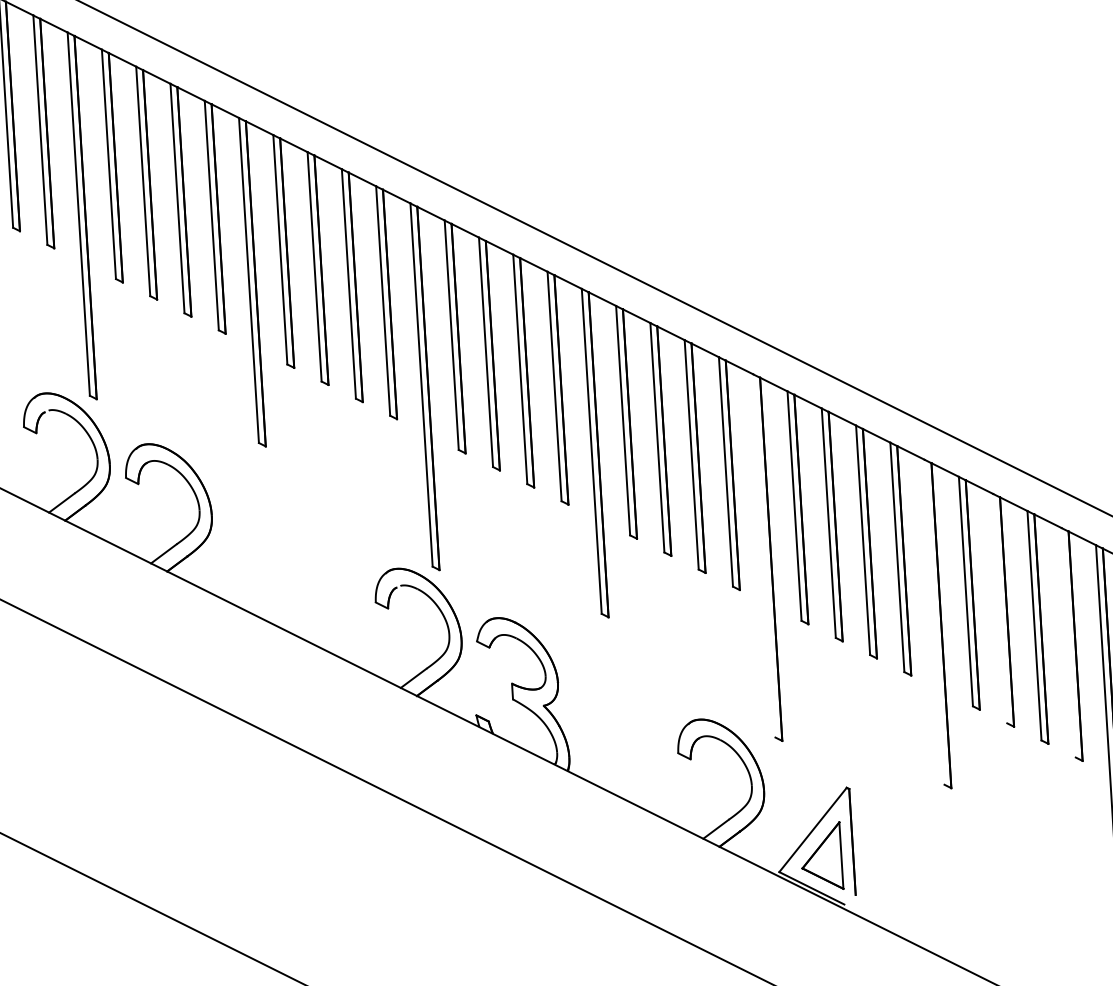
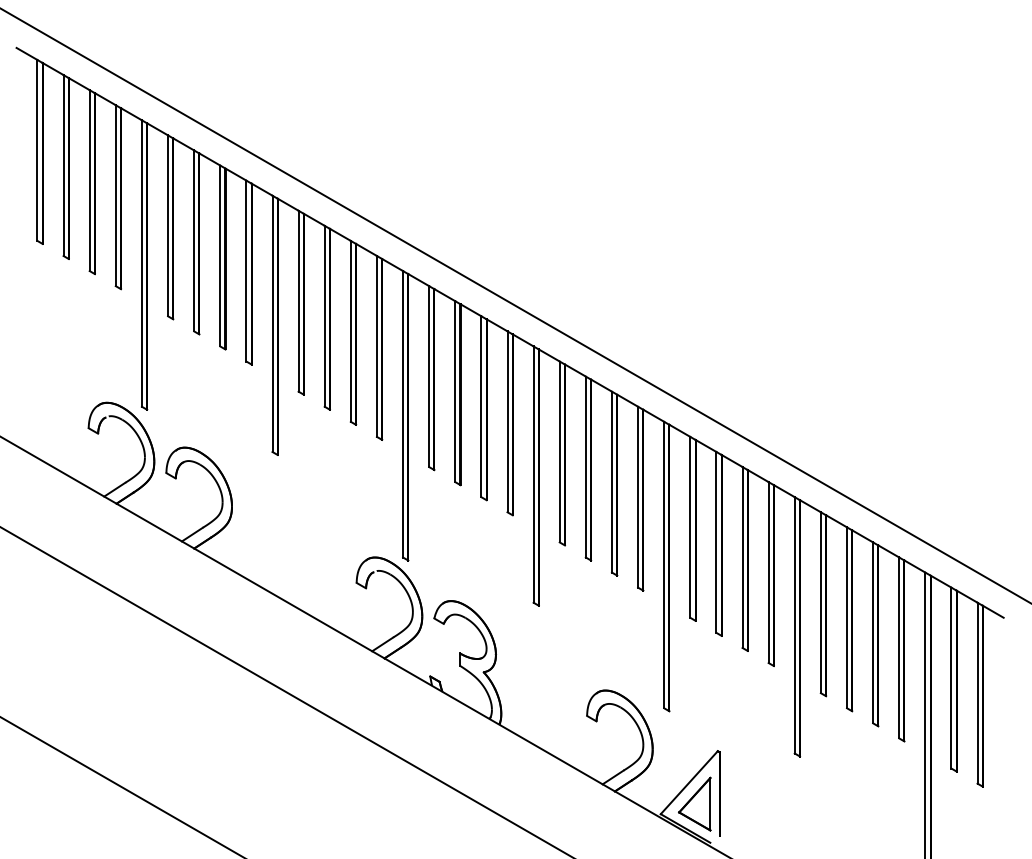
line: (764, 555) -> (664, 564), added
line: (1000, 608) -> (847, 617), added
line: (934, 622) -> (794, 625), added
line: (1069, 642) -> (899, 647), added

